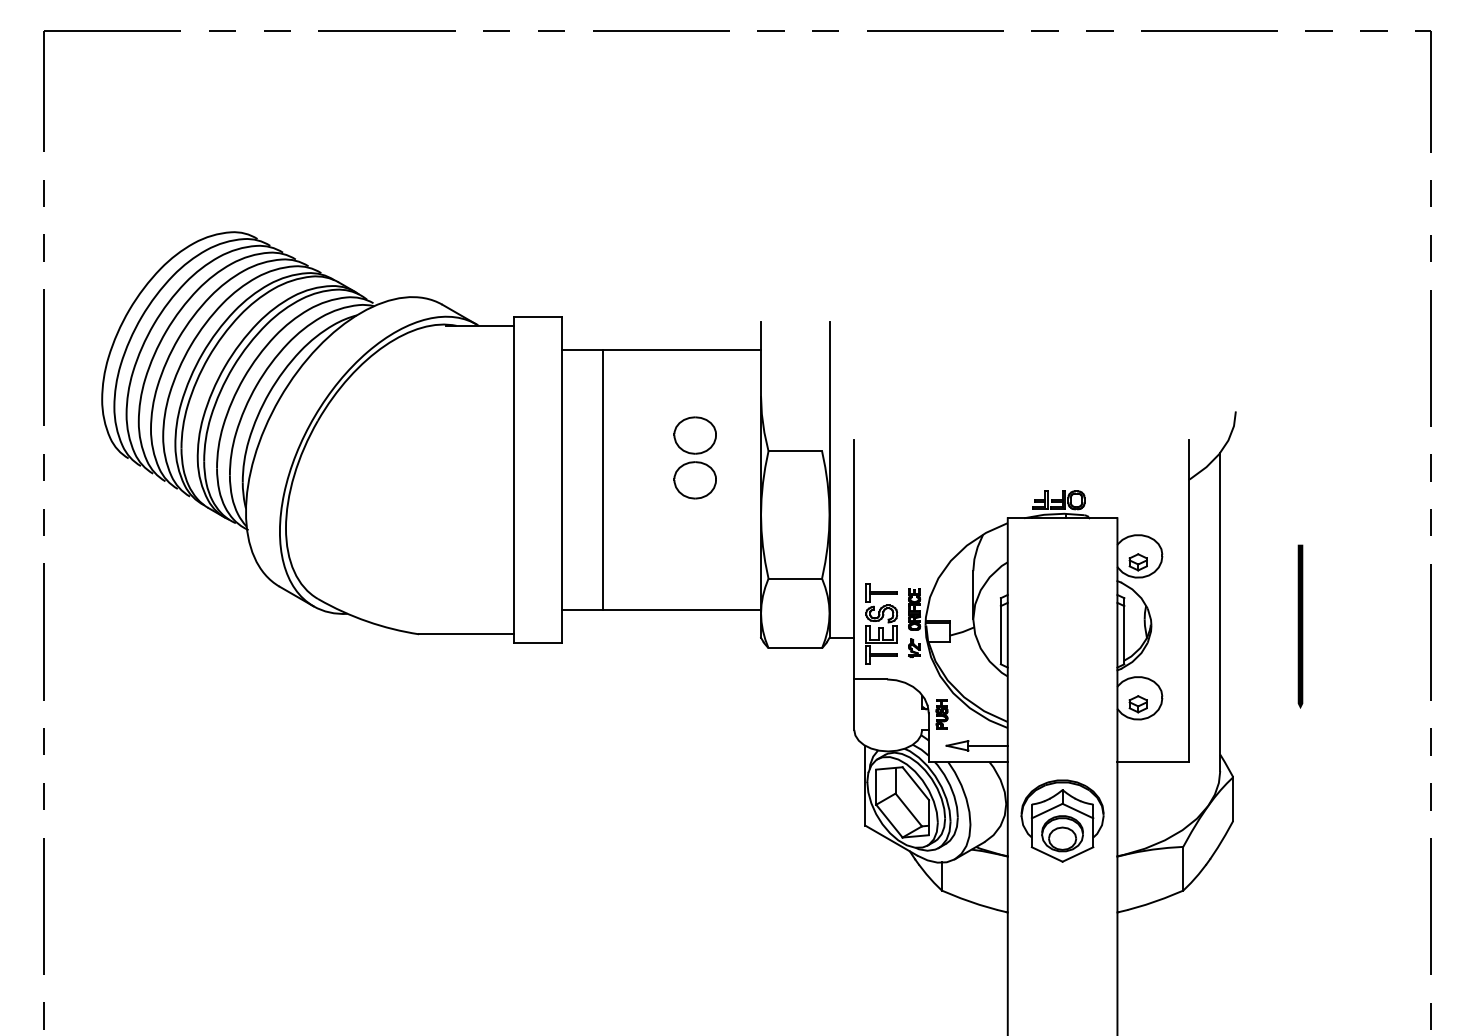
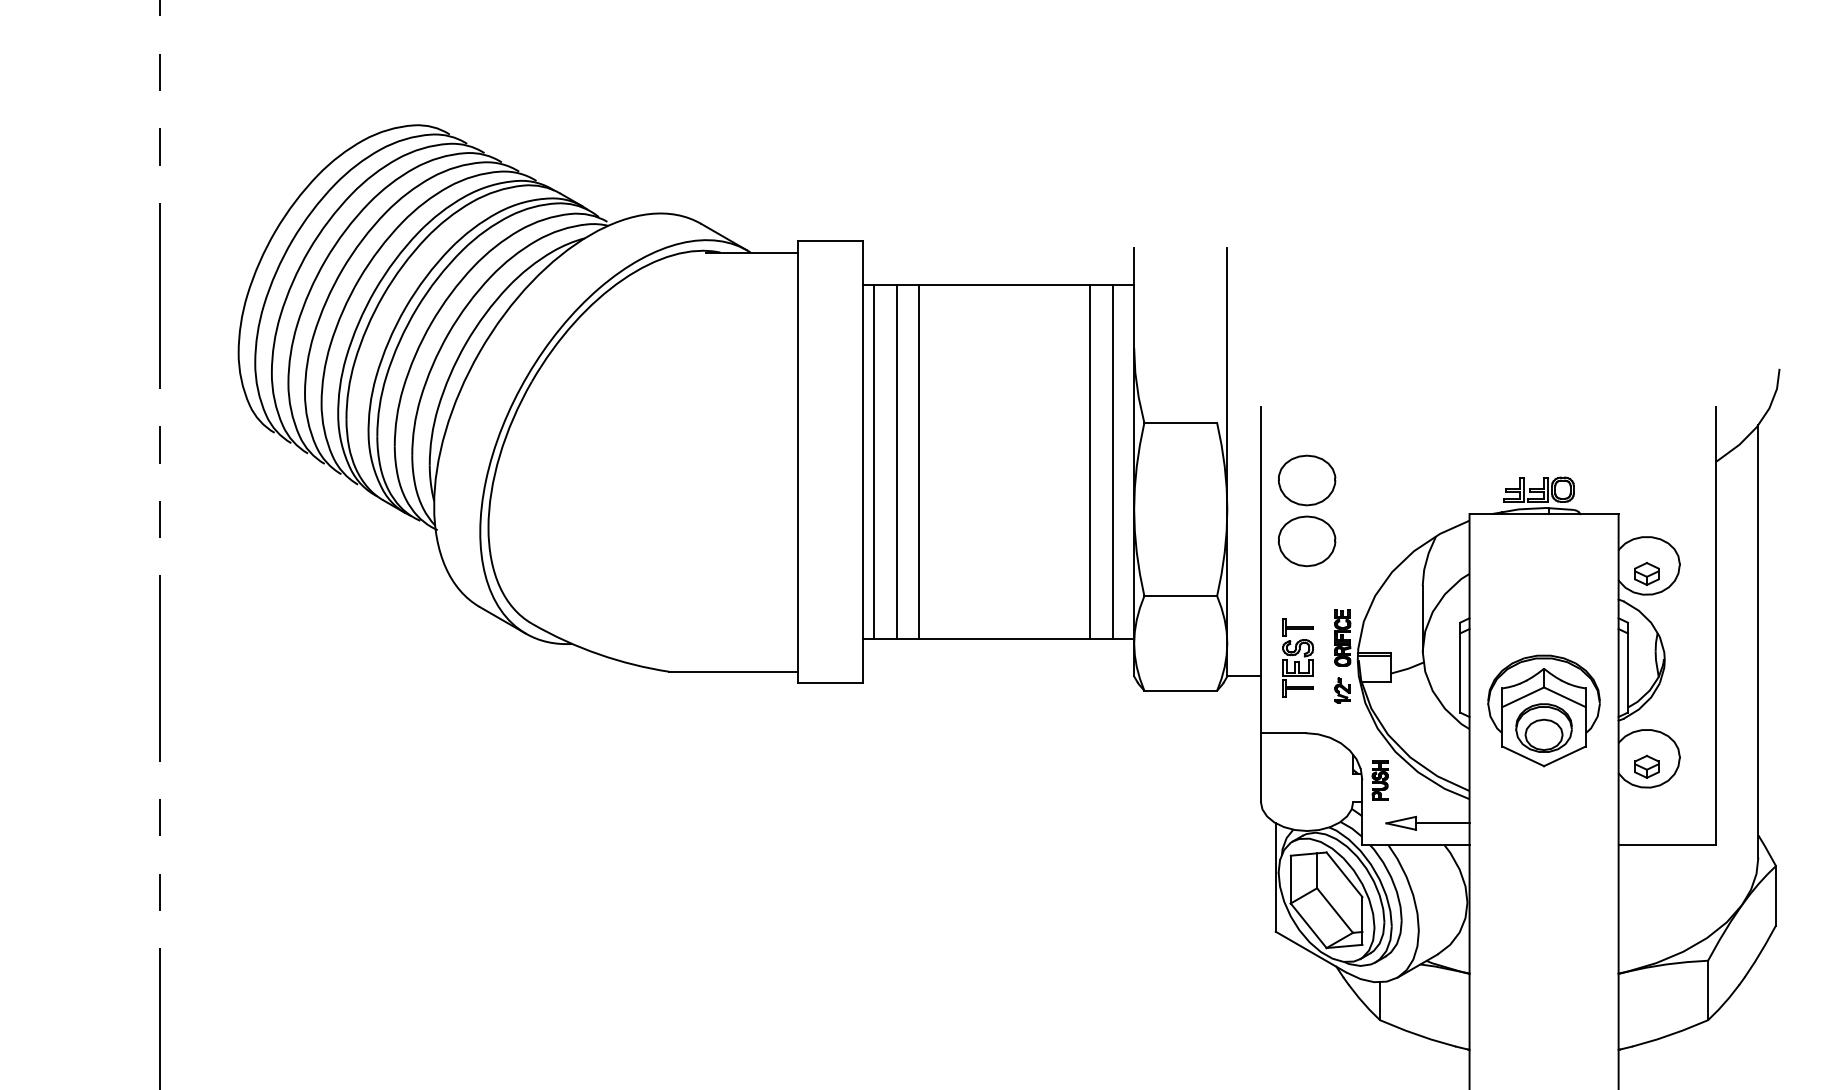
part: (694, 457) -> (1306, 510), moved
line: (569, 479) -> (873, 461), added
line: (586, 479) -> (896, 461), added
line: (728, 479) -> (1089, 461), added
line: (745, 479) -> (1113, 461), added
part: (881, 624) -> (1297, 658), size x0.71
part: (1062, 820) -> (1543, 710), moved

